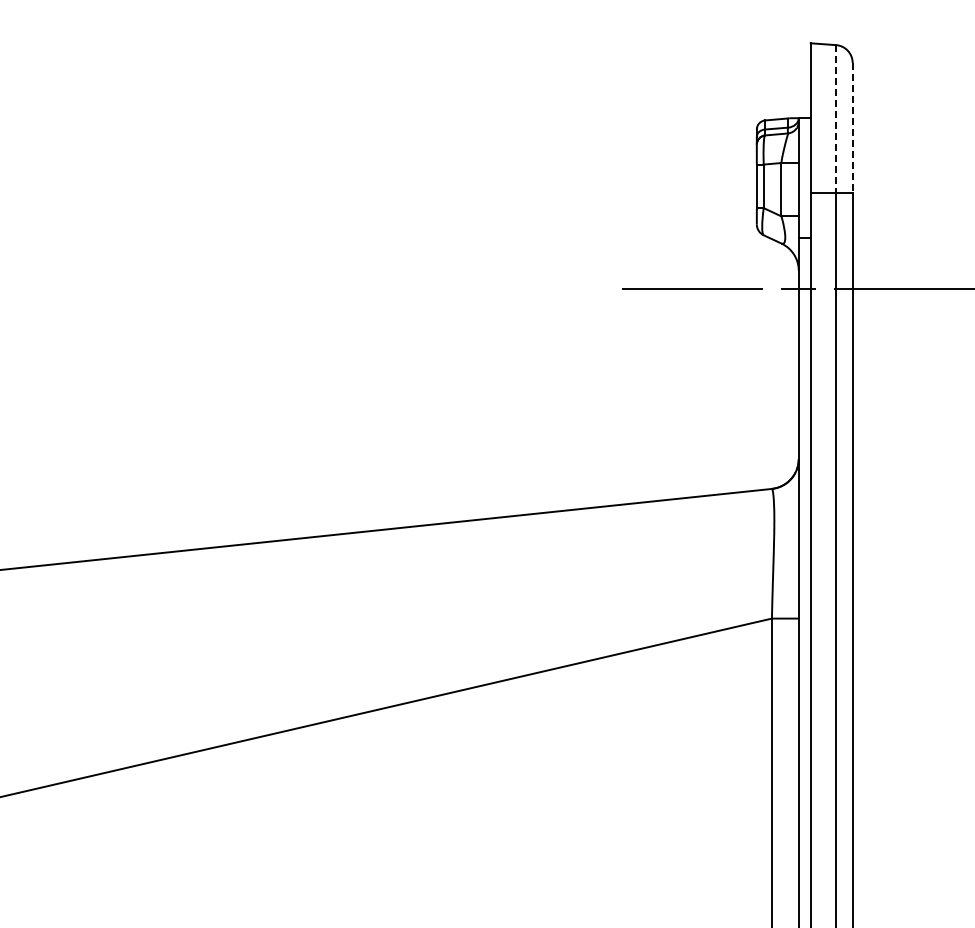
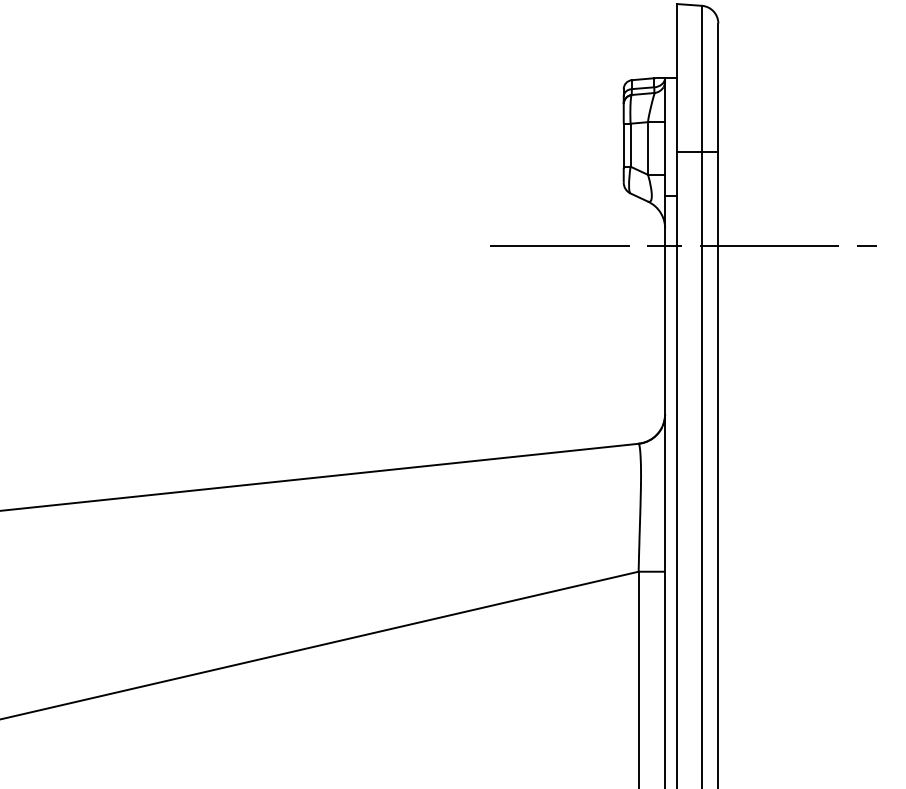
line: (835, 119) -> (701, 79), dashed -> solid
line: (852, 128) -> (718, 88), dashed -> solid

